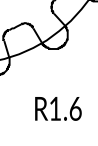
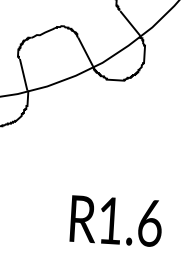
text: (58, 108) -> (116, 220), moved

